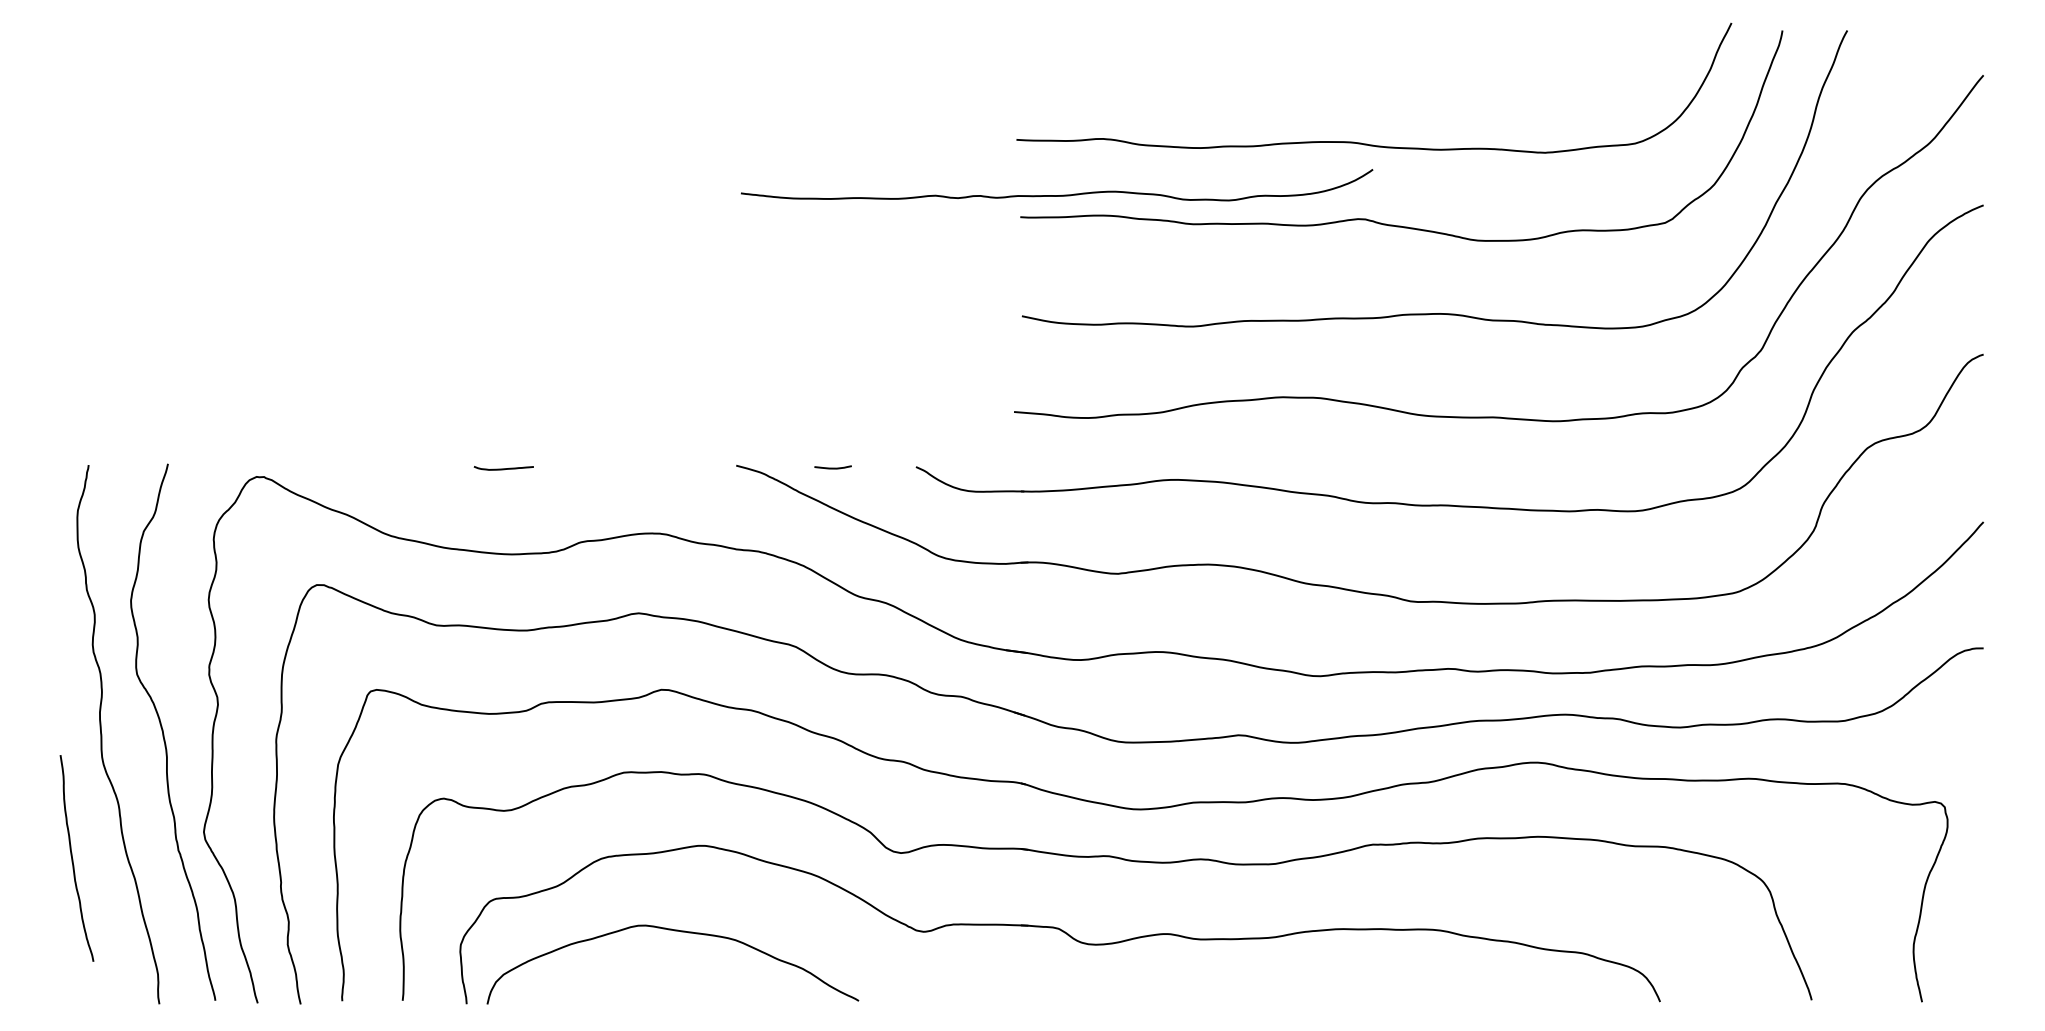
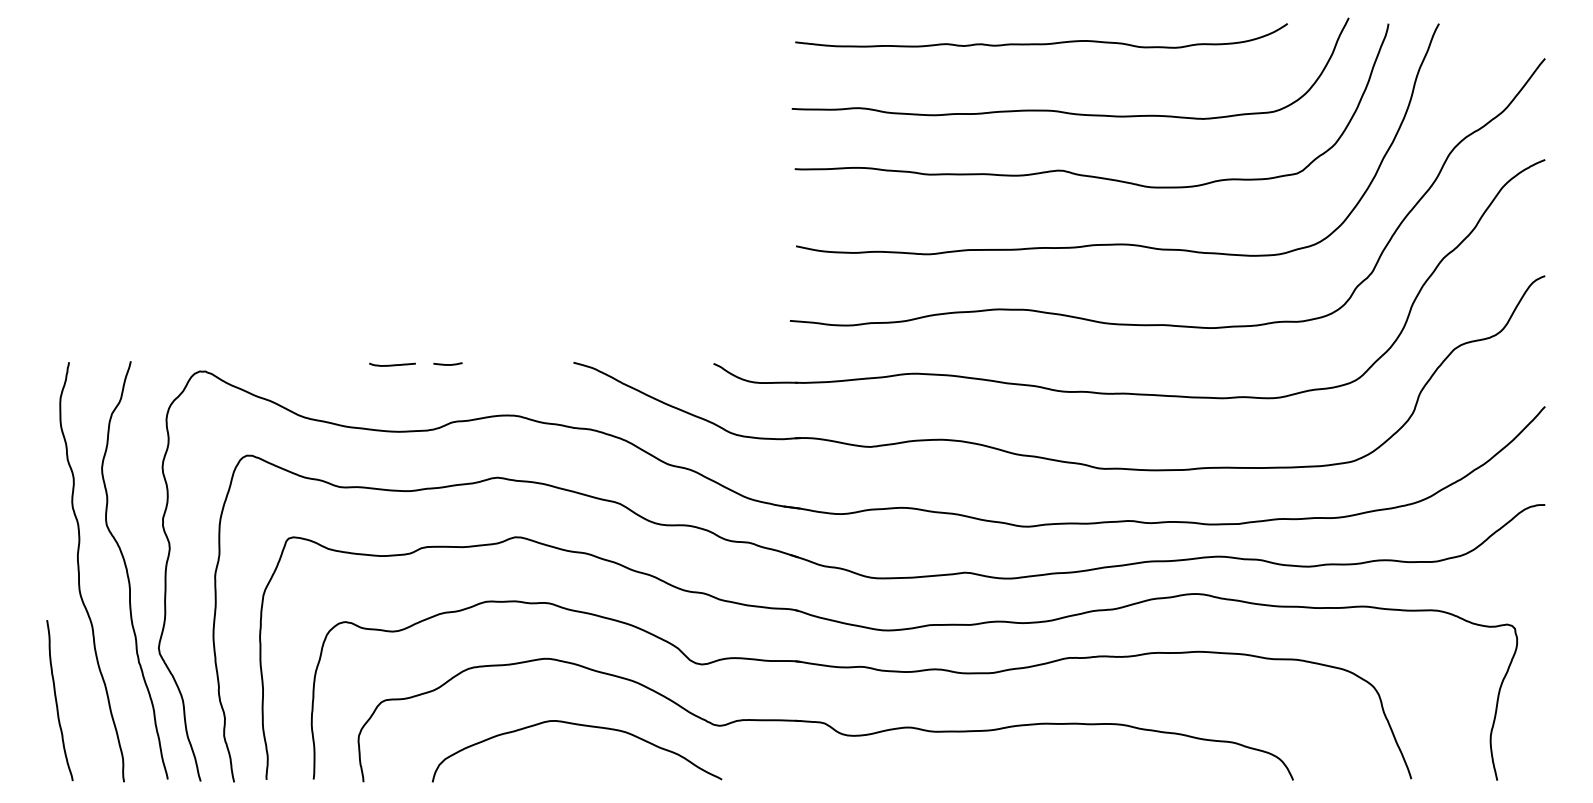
curve: (1057, 195) -> (1041, 43), moved
curve: (832, 467) -> (447, 364), moved
curve: (73, 859) -> (57, 701), moved
curve: (674, 931) -> (578, 725), moved

